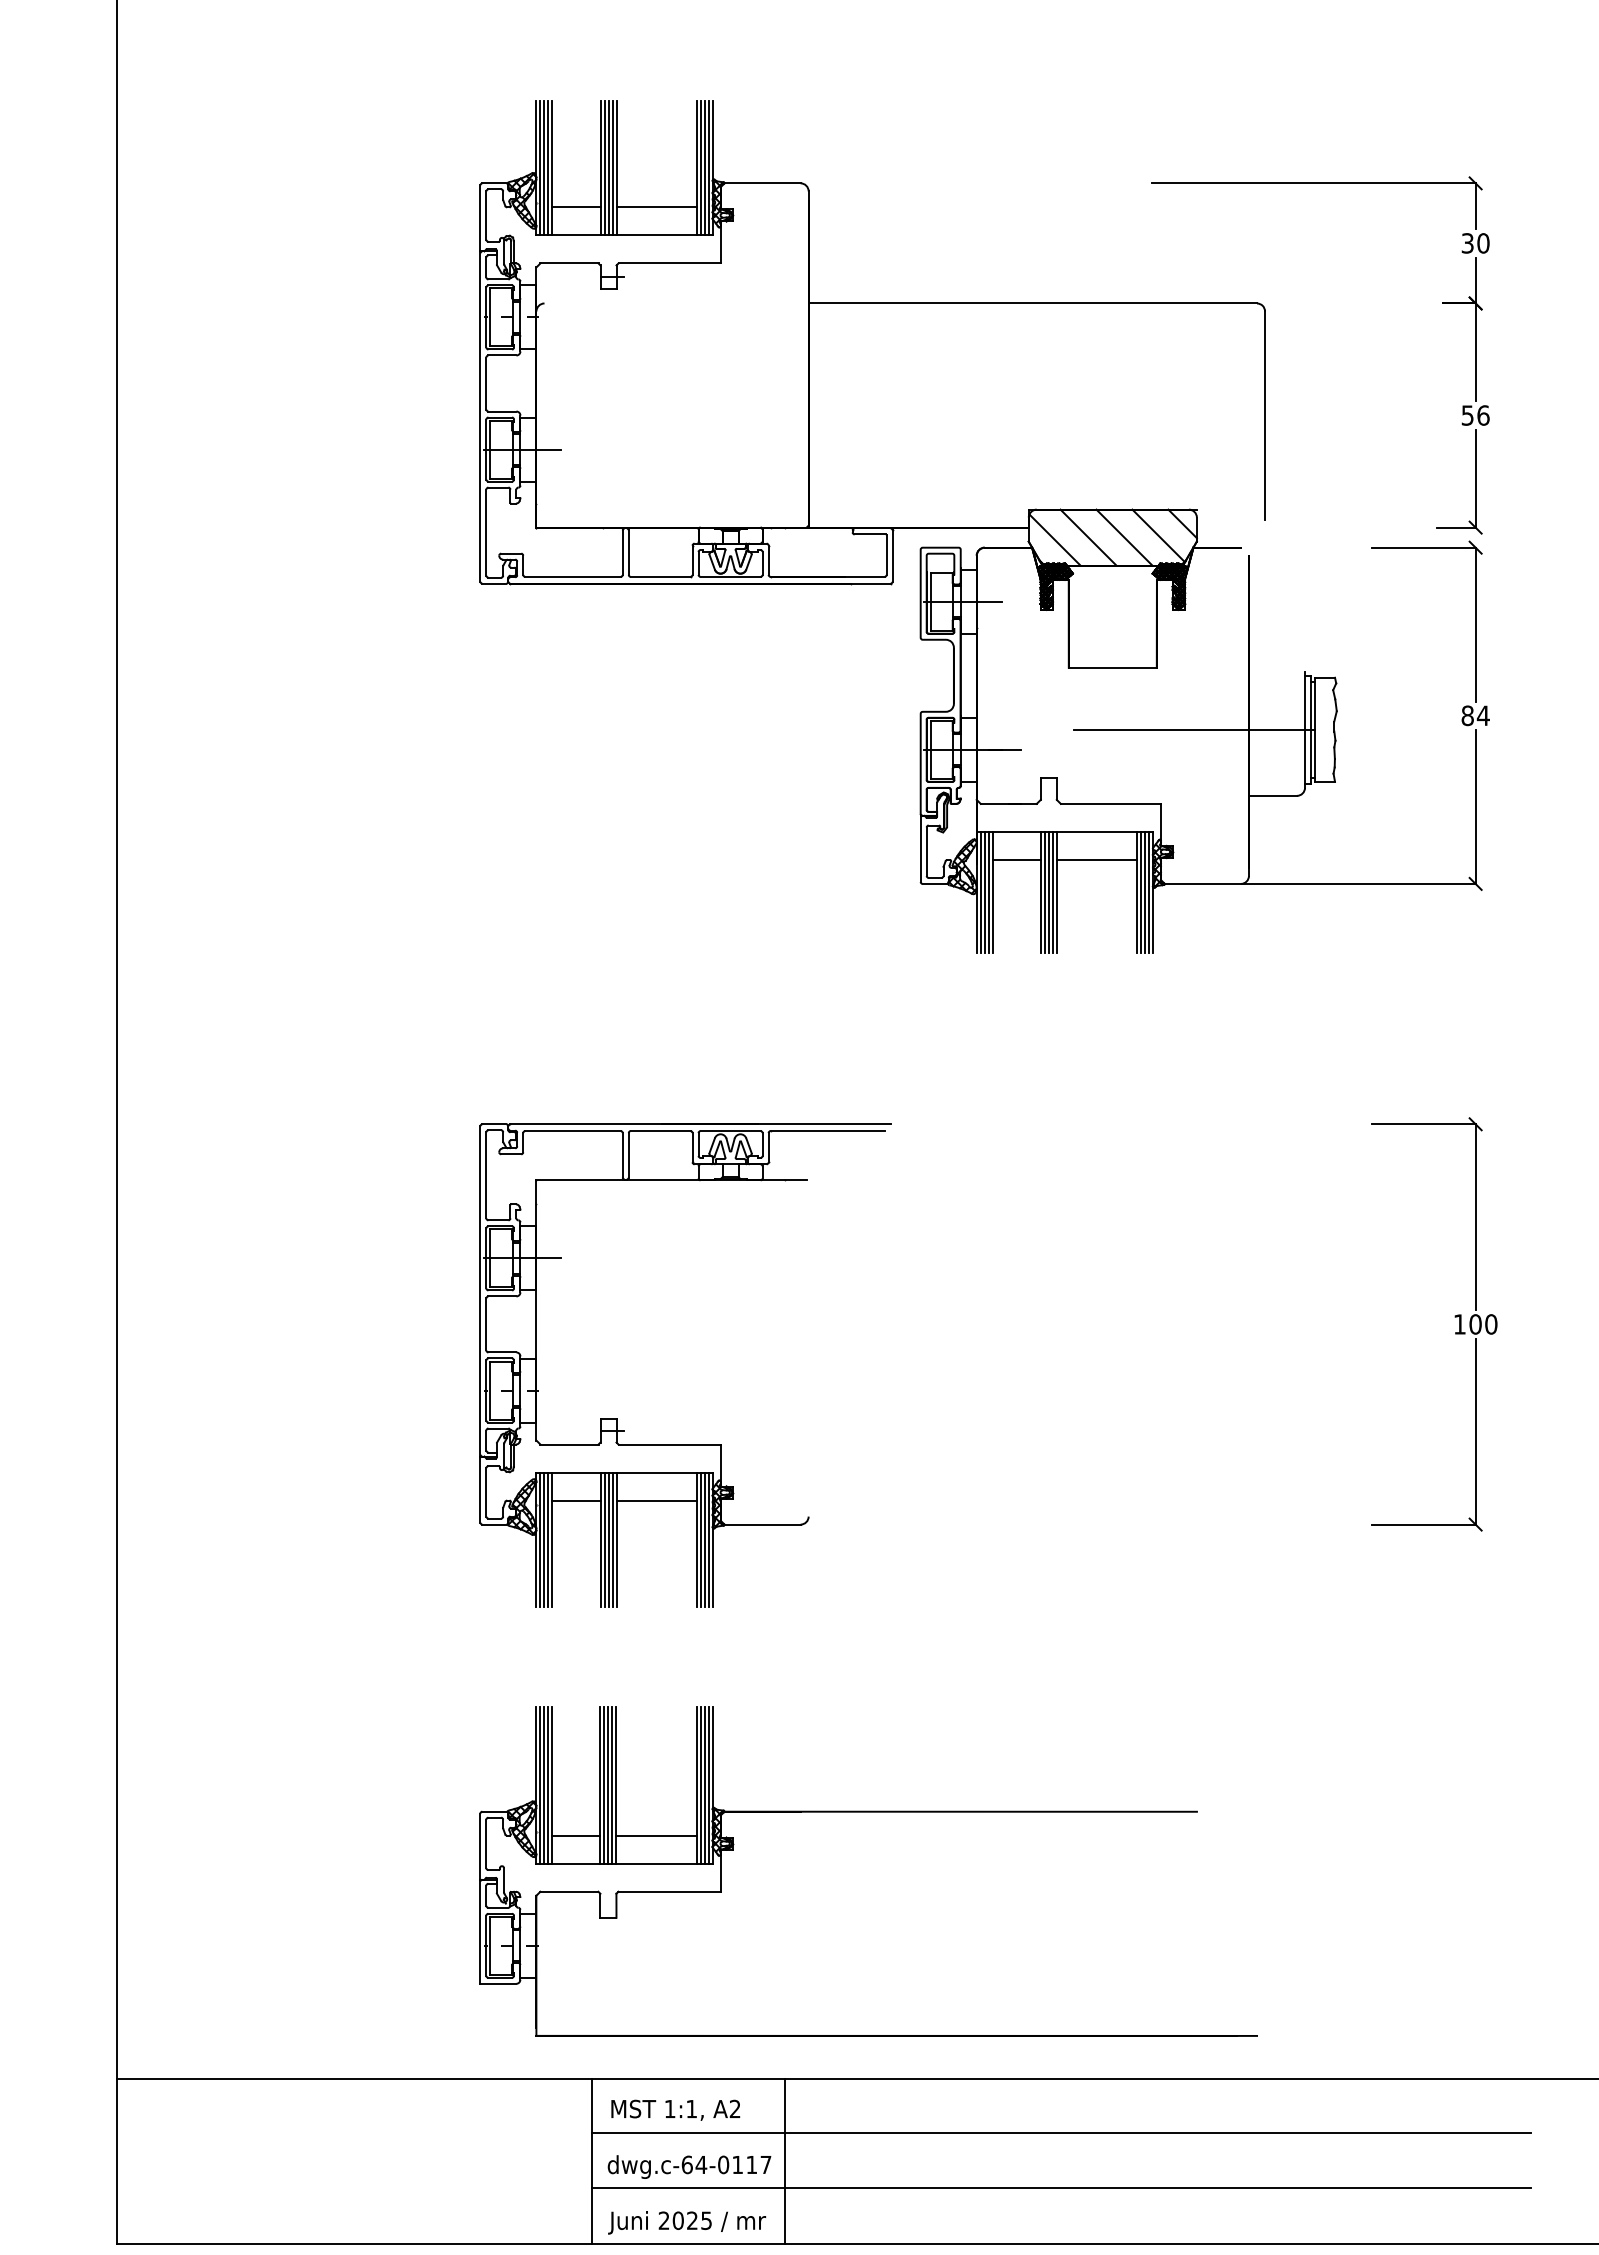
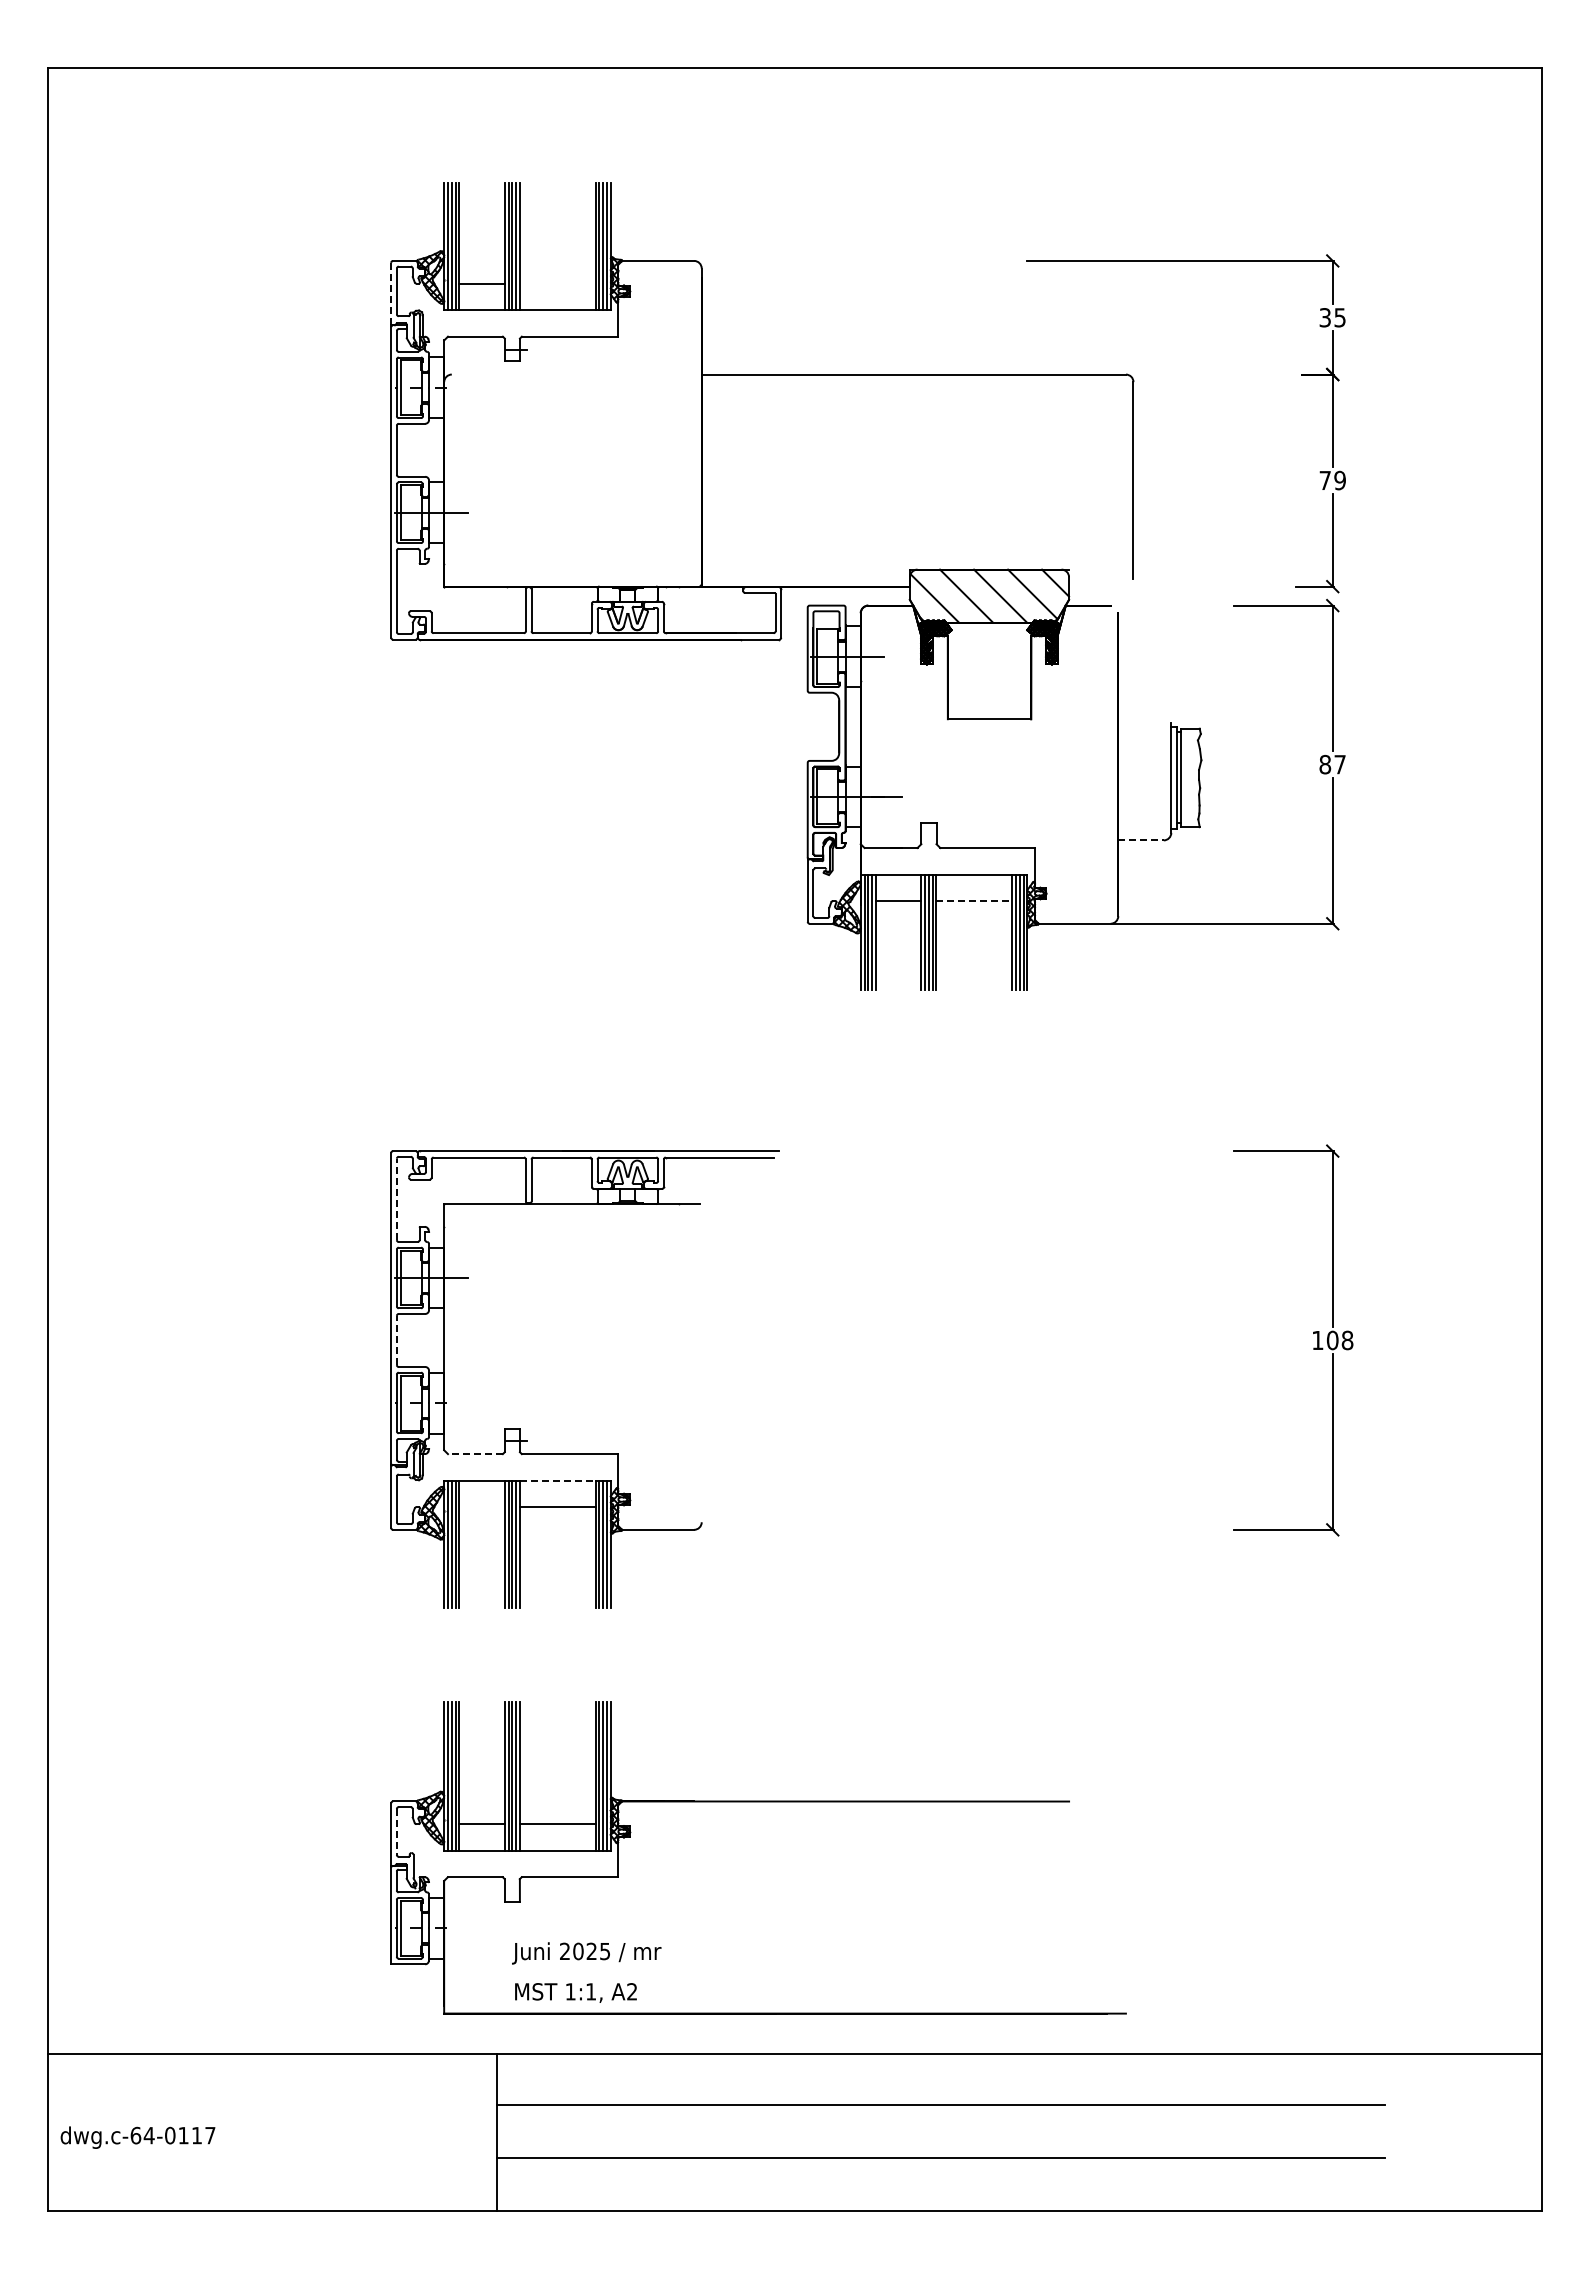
line: (656, 207) -> (557, 283), removed
line: (480, 217) -> (391, 293), solid -> dashed
text: (1482, 243) -> (1339, 317), 30 -> 35
text: (1475, 415) -> (1332, 480), 56 -> 79
text: (1483, 715) -> (1340, 764), 84 -> 87
line: (1194, 729) -> (1066, 777), removed
line: (1273, 795) -> (1141, 840), solid -> dashed
line: (1096, 860) -> (974, 901), solid -> dashed
line: (486, 1175) -> (396, 1199), solid -> dashed
line: (486, 1324) -> (396, 1340), solid -> dashed
text: (1491, 1324) -> (1347, 1340), 100 -> 108
line: (568, 1444) -> (474, 1454), solid -> dashed
line: (656, 1472) -> (557, 1480), solid -> dashed
line: (575, 1500) -> (481, 1507), removed
line: (486, 1843) -> (396, 1831), solid -> dashed
text: (675, 2109) -> (575, 1992), moved
line: (785, 2161) -> (679, 2132), removed
text: (688, 2166) -> (137, 2137), moved
text: (686, 2222) -> (586, 1953), moved

